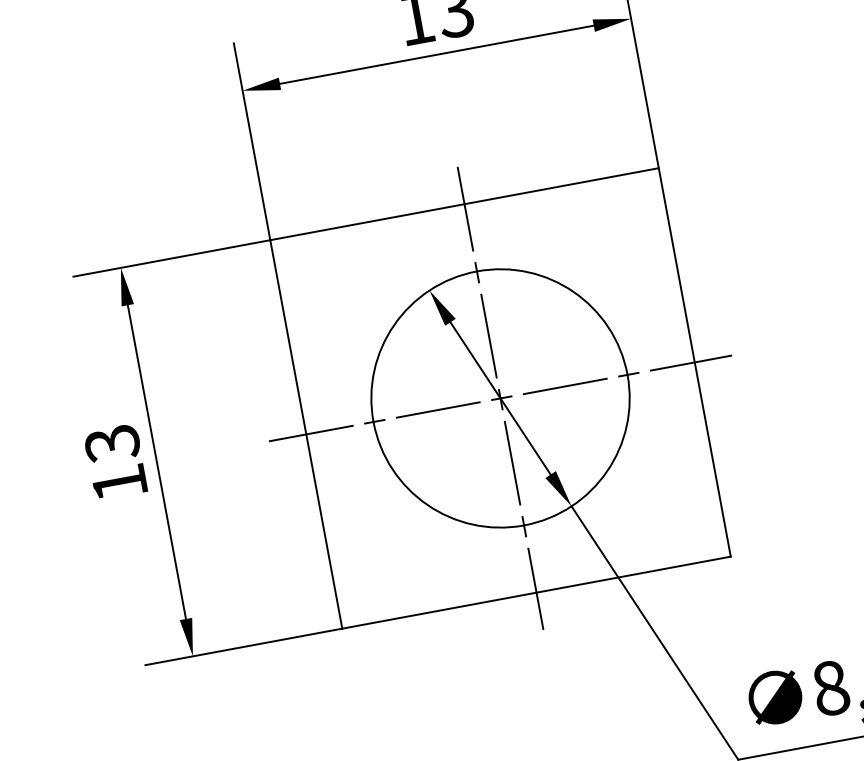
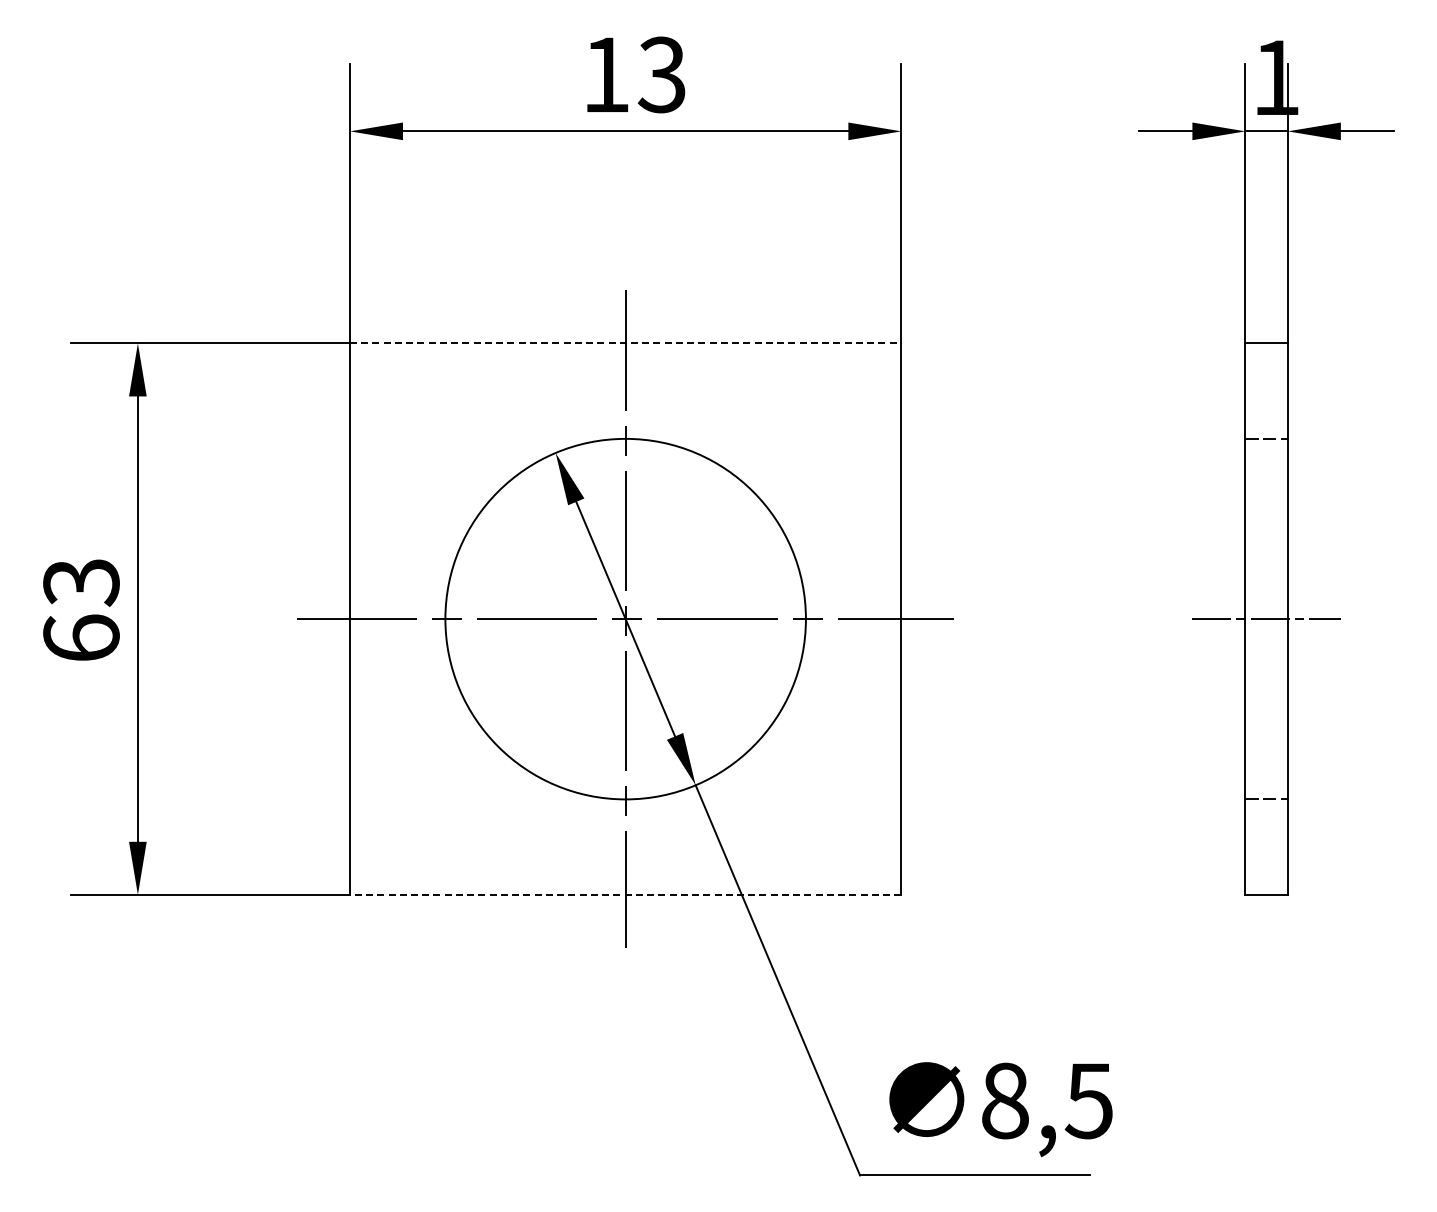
line: (464, 204) -> (625, 343), solid -> dashed
text: (119, 482) -> (81, 637), 13 -> 63
line: (536, 592) -> (625, 894), solid -> dashed

